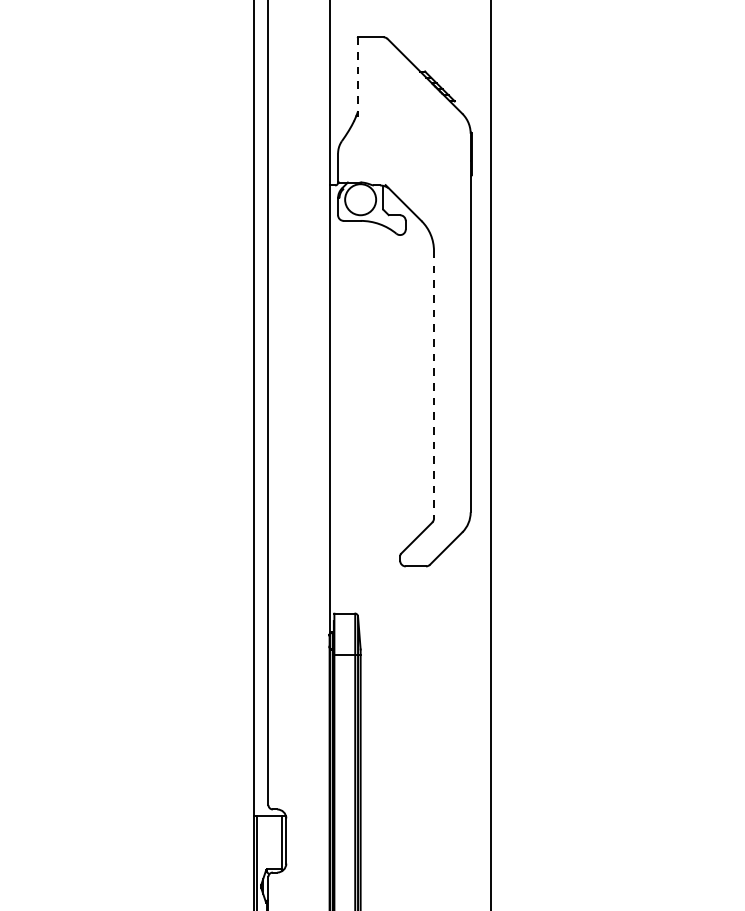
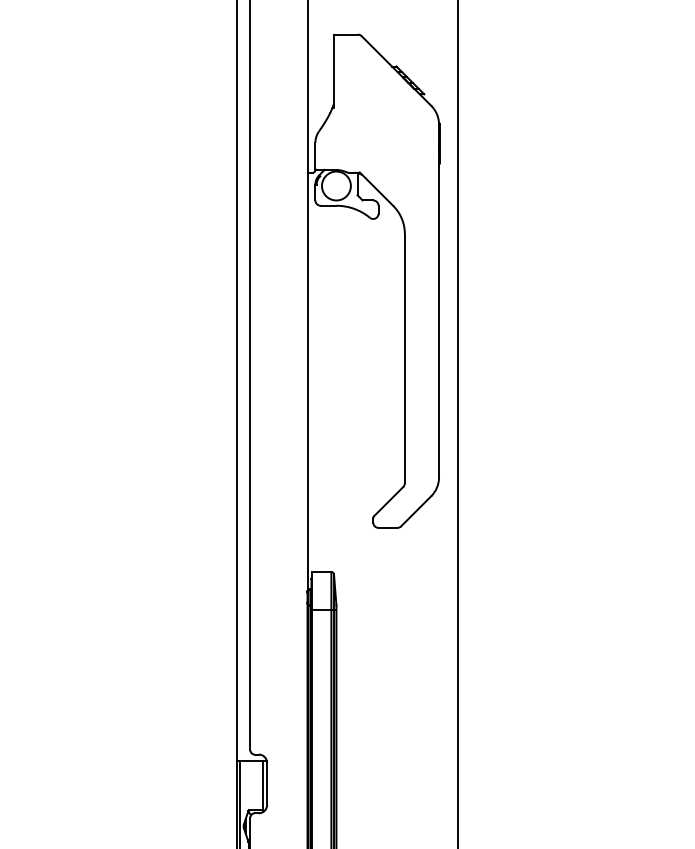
line: (357, 76) -> (333, 71), dashed -> solid
line: (433, 384) -> (404, 358), dashed -> solid

